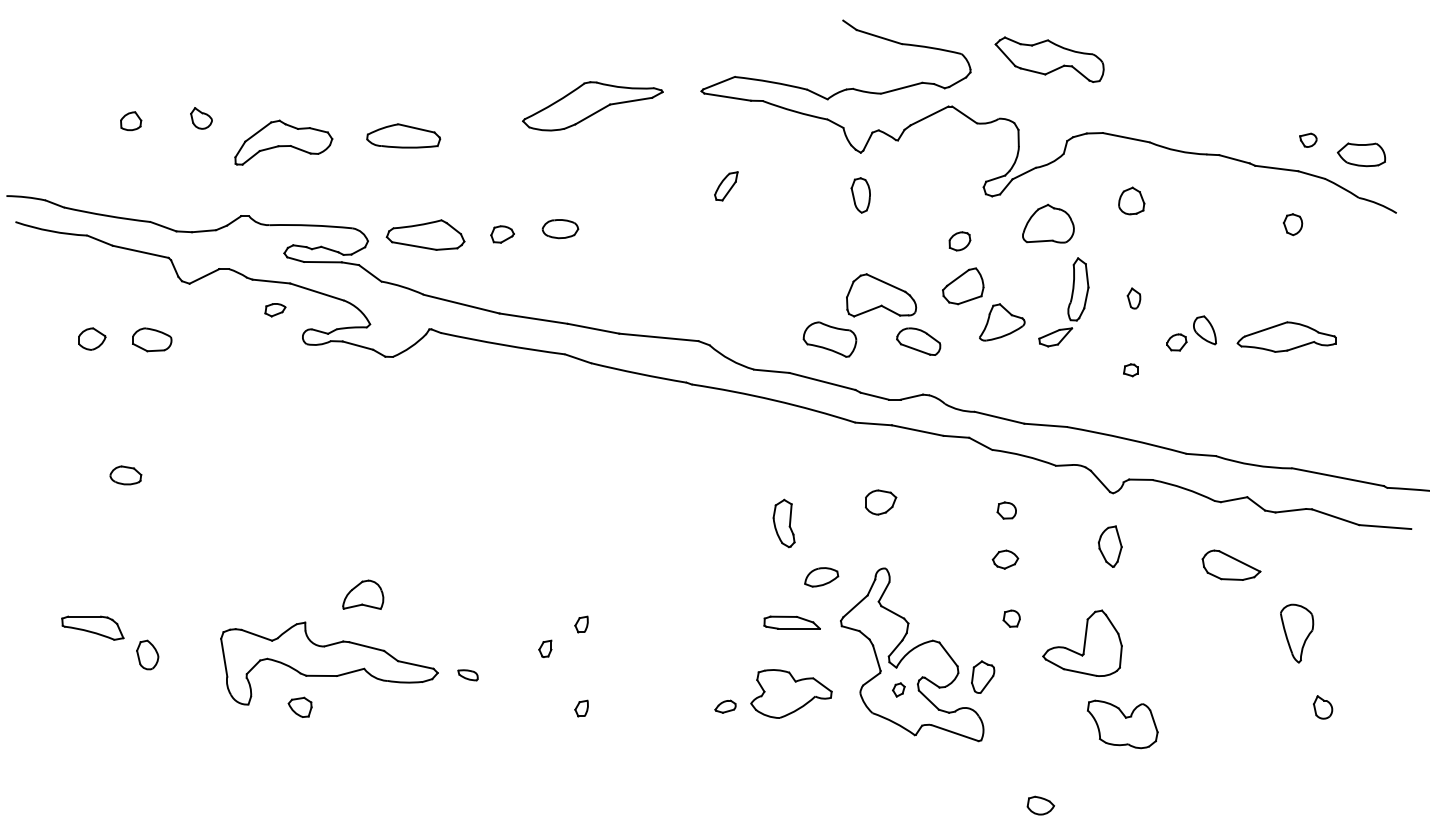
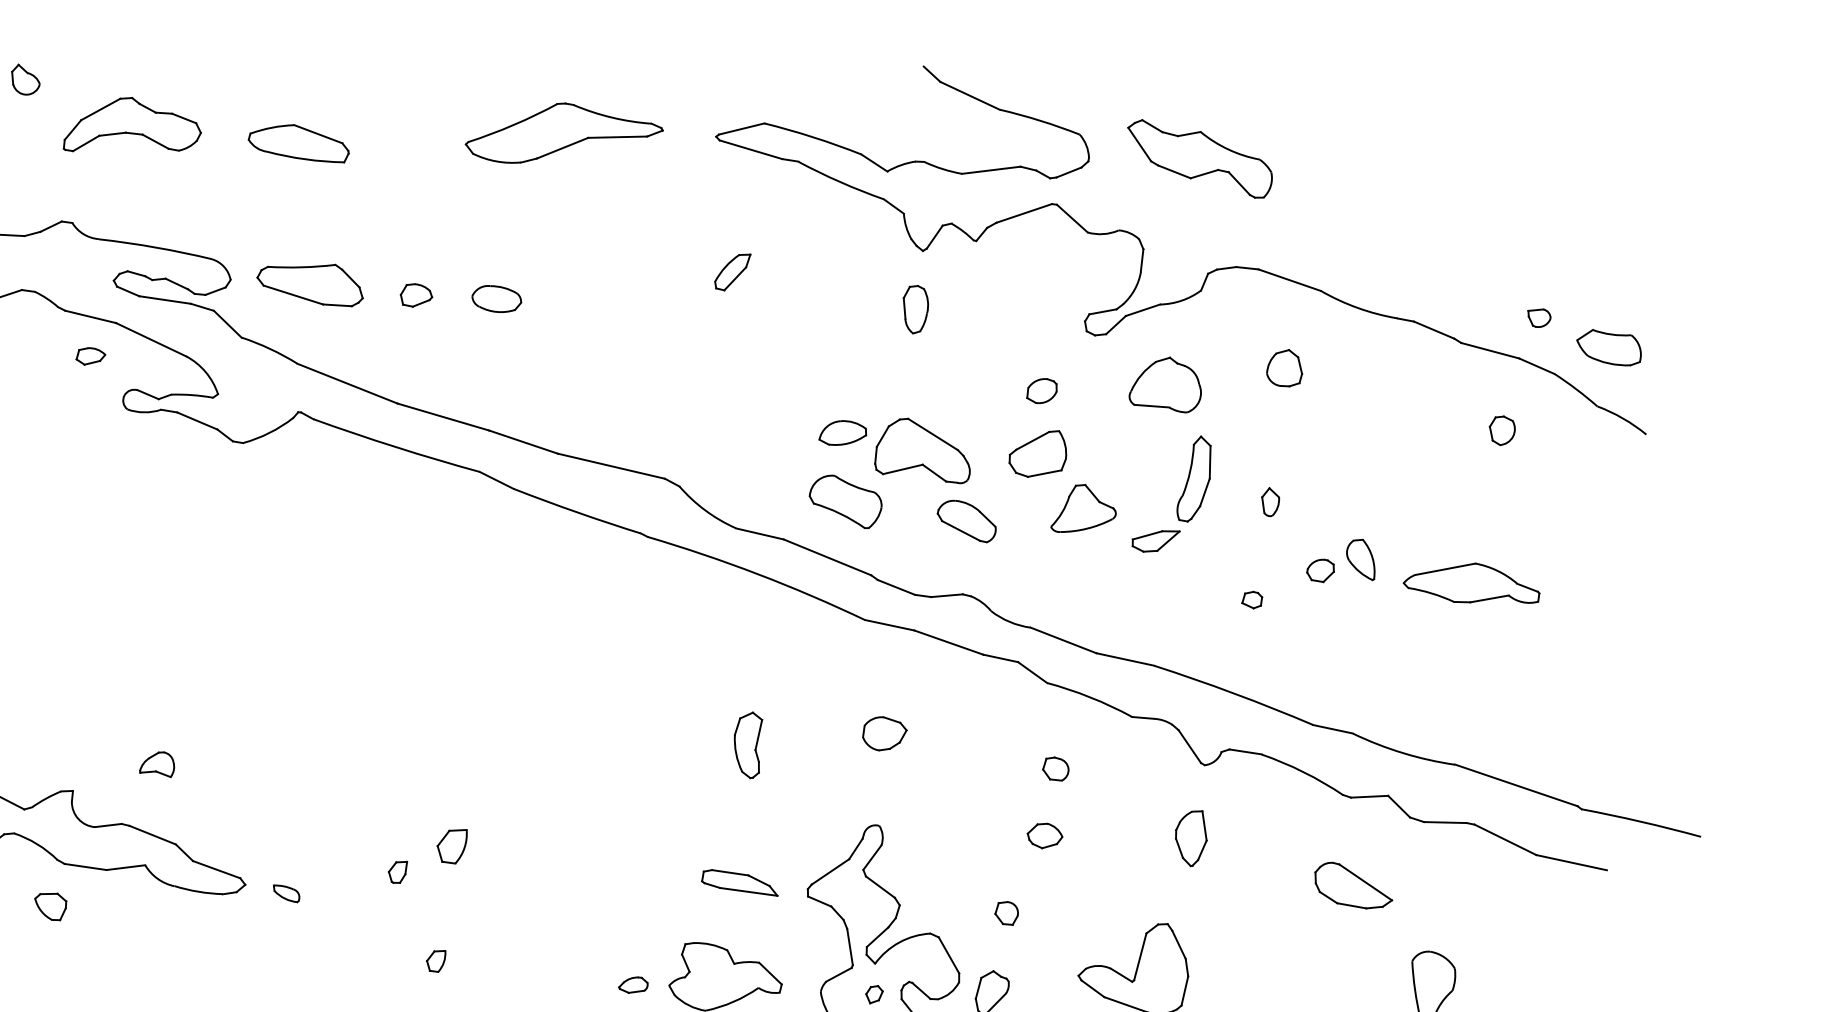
part: (821, 577) -> (843, 433), moved
part: (363, 594) -> (158, 763), size x0.6
part: (1011, 618) -> (1006, 912), moved
part: (581, 624) -> (451, 845), size x1.6

